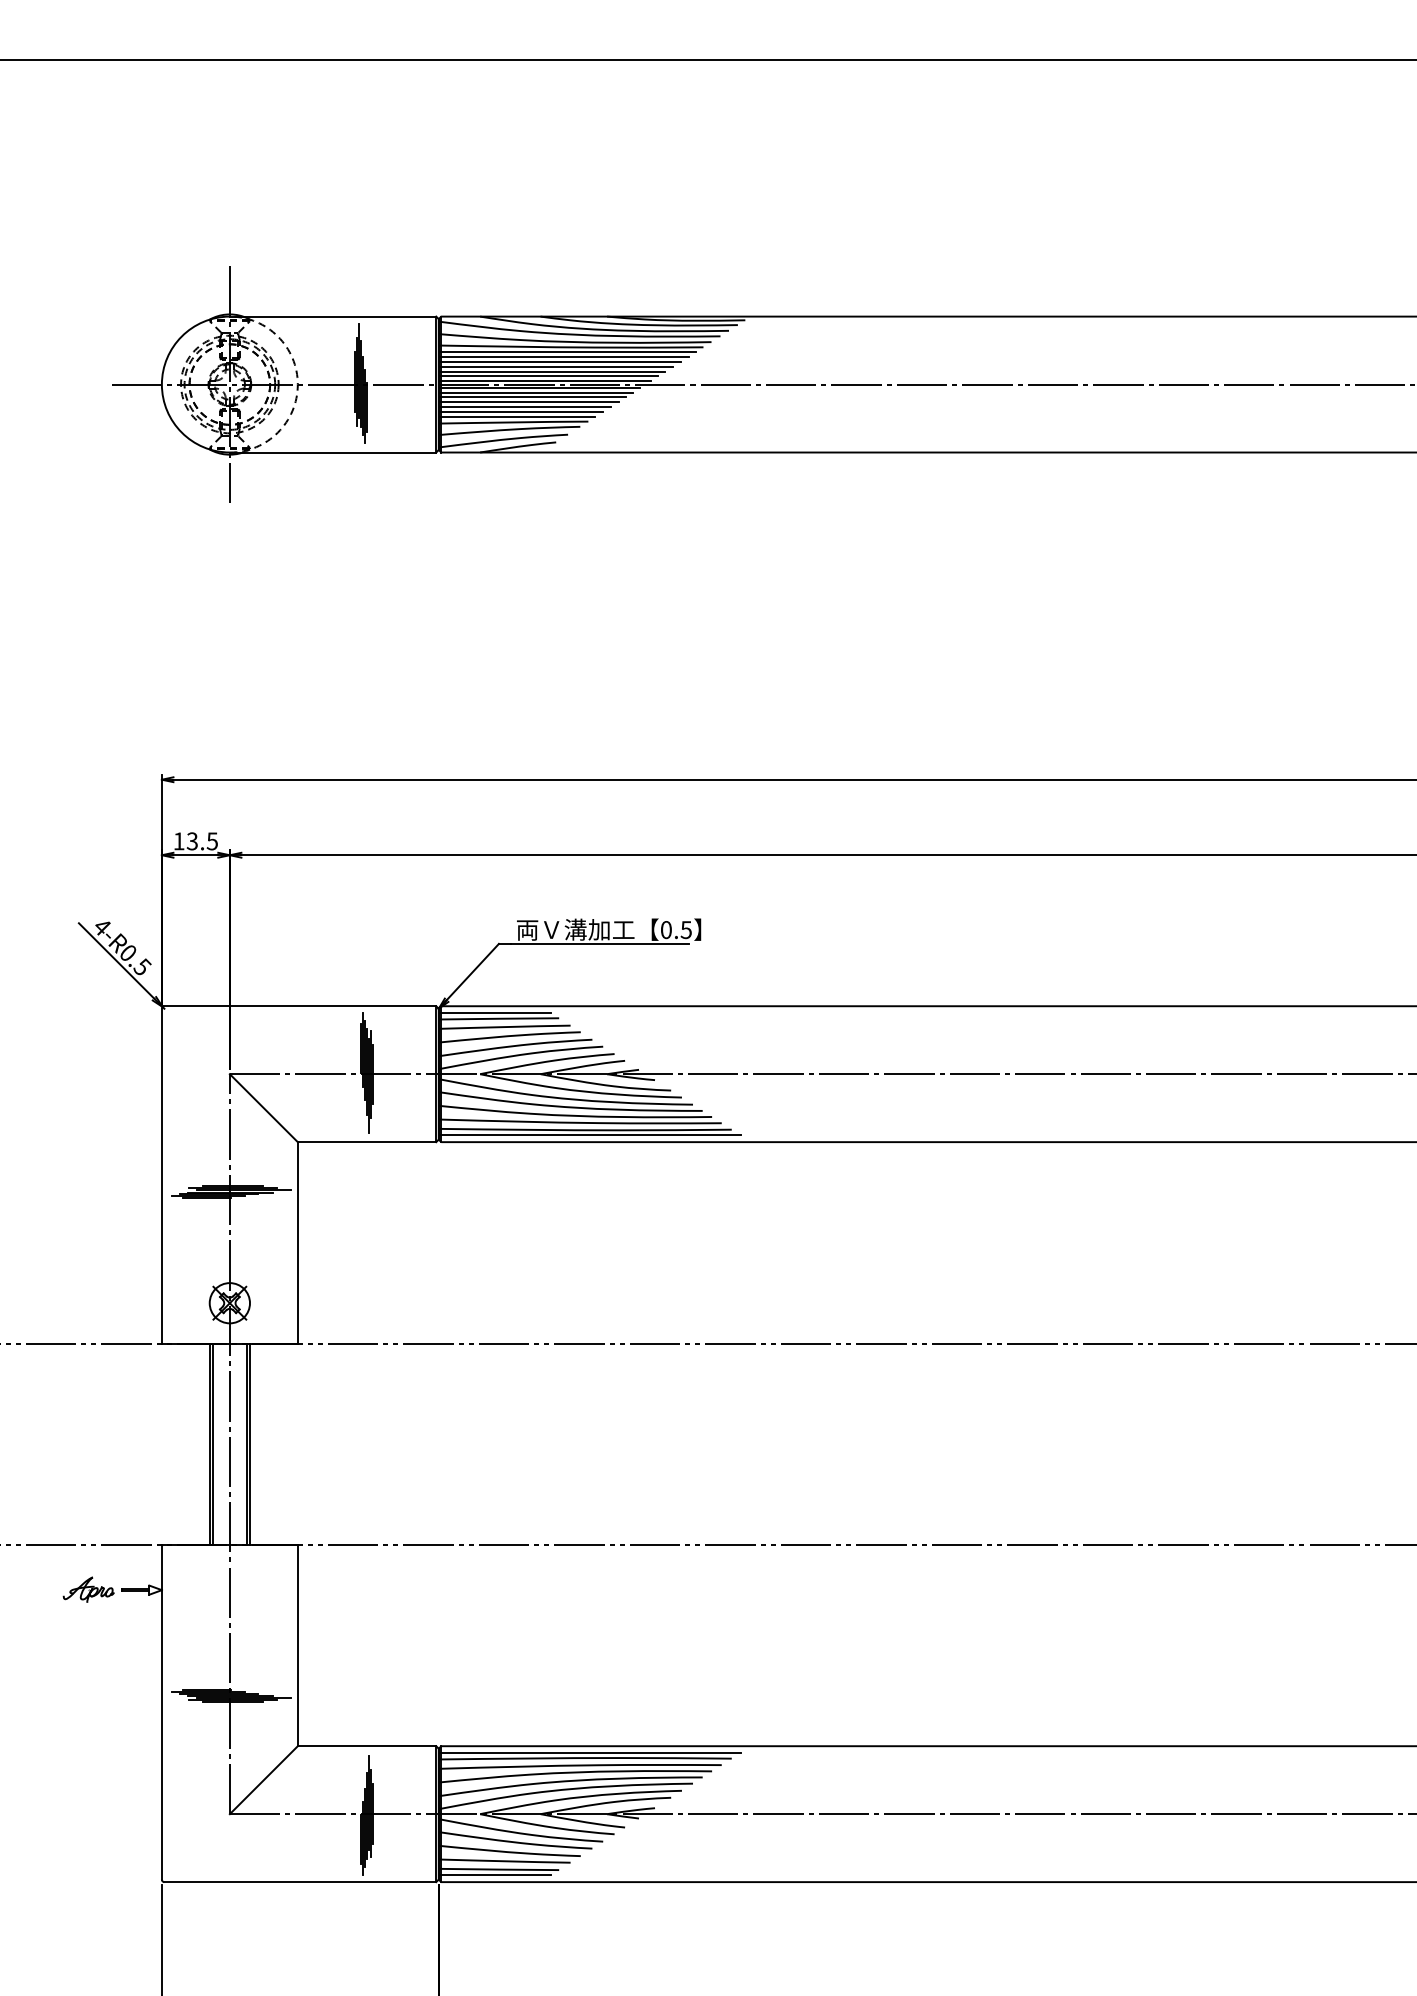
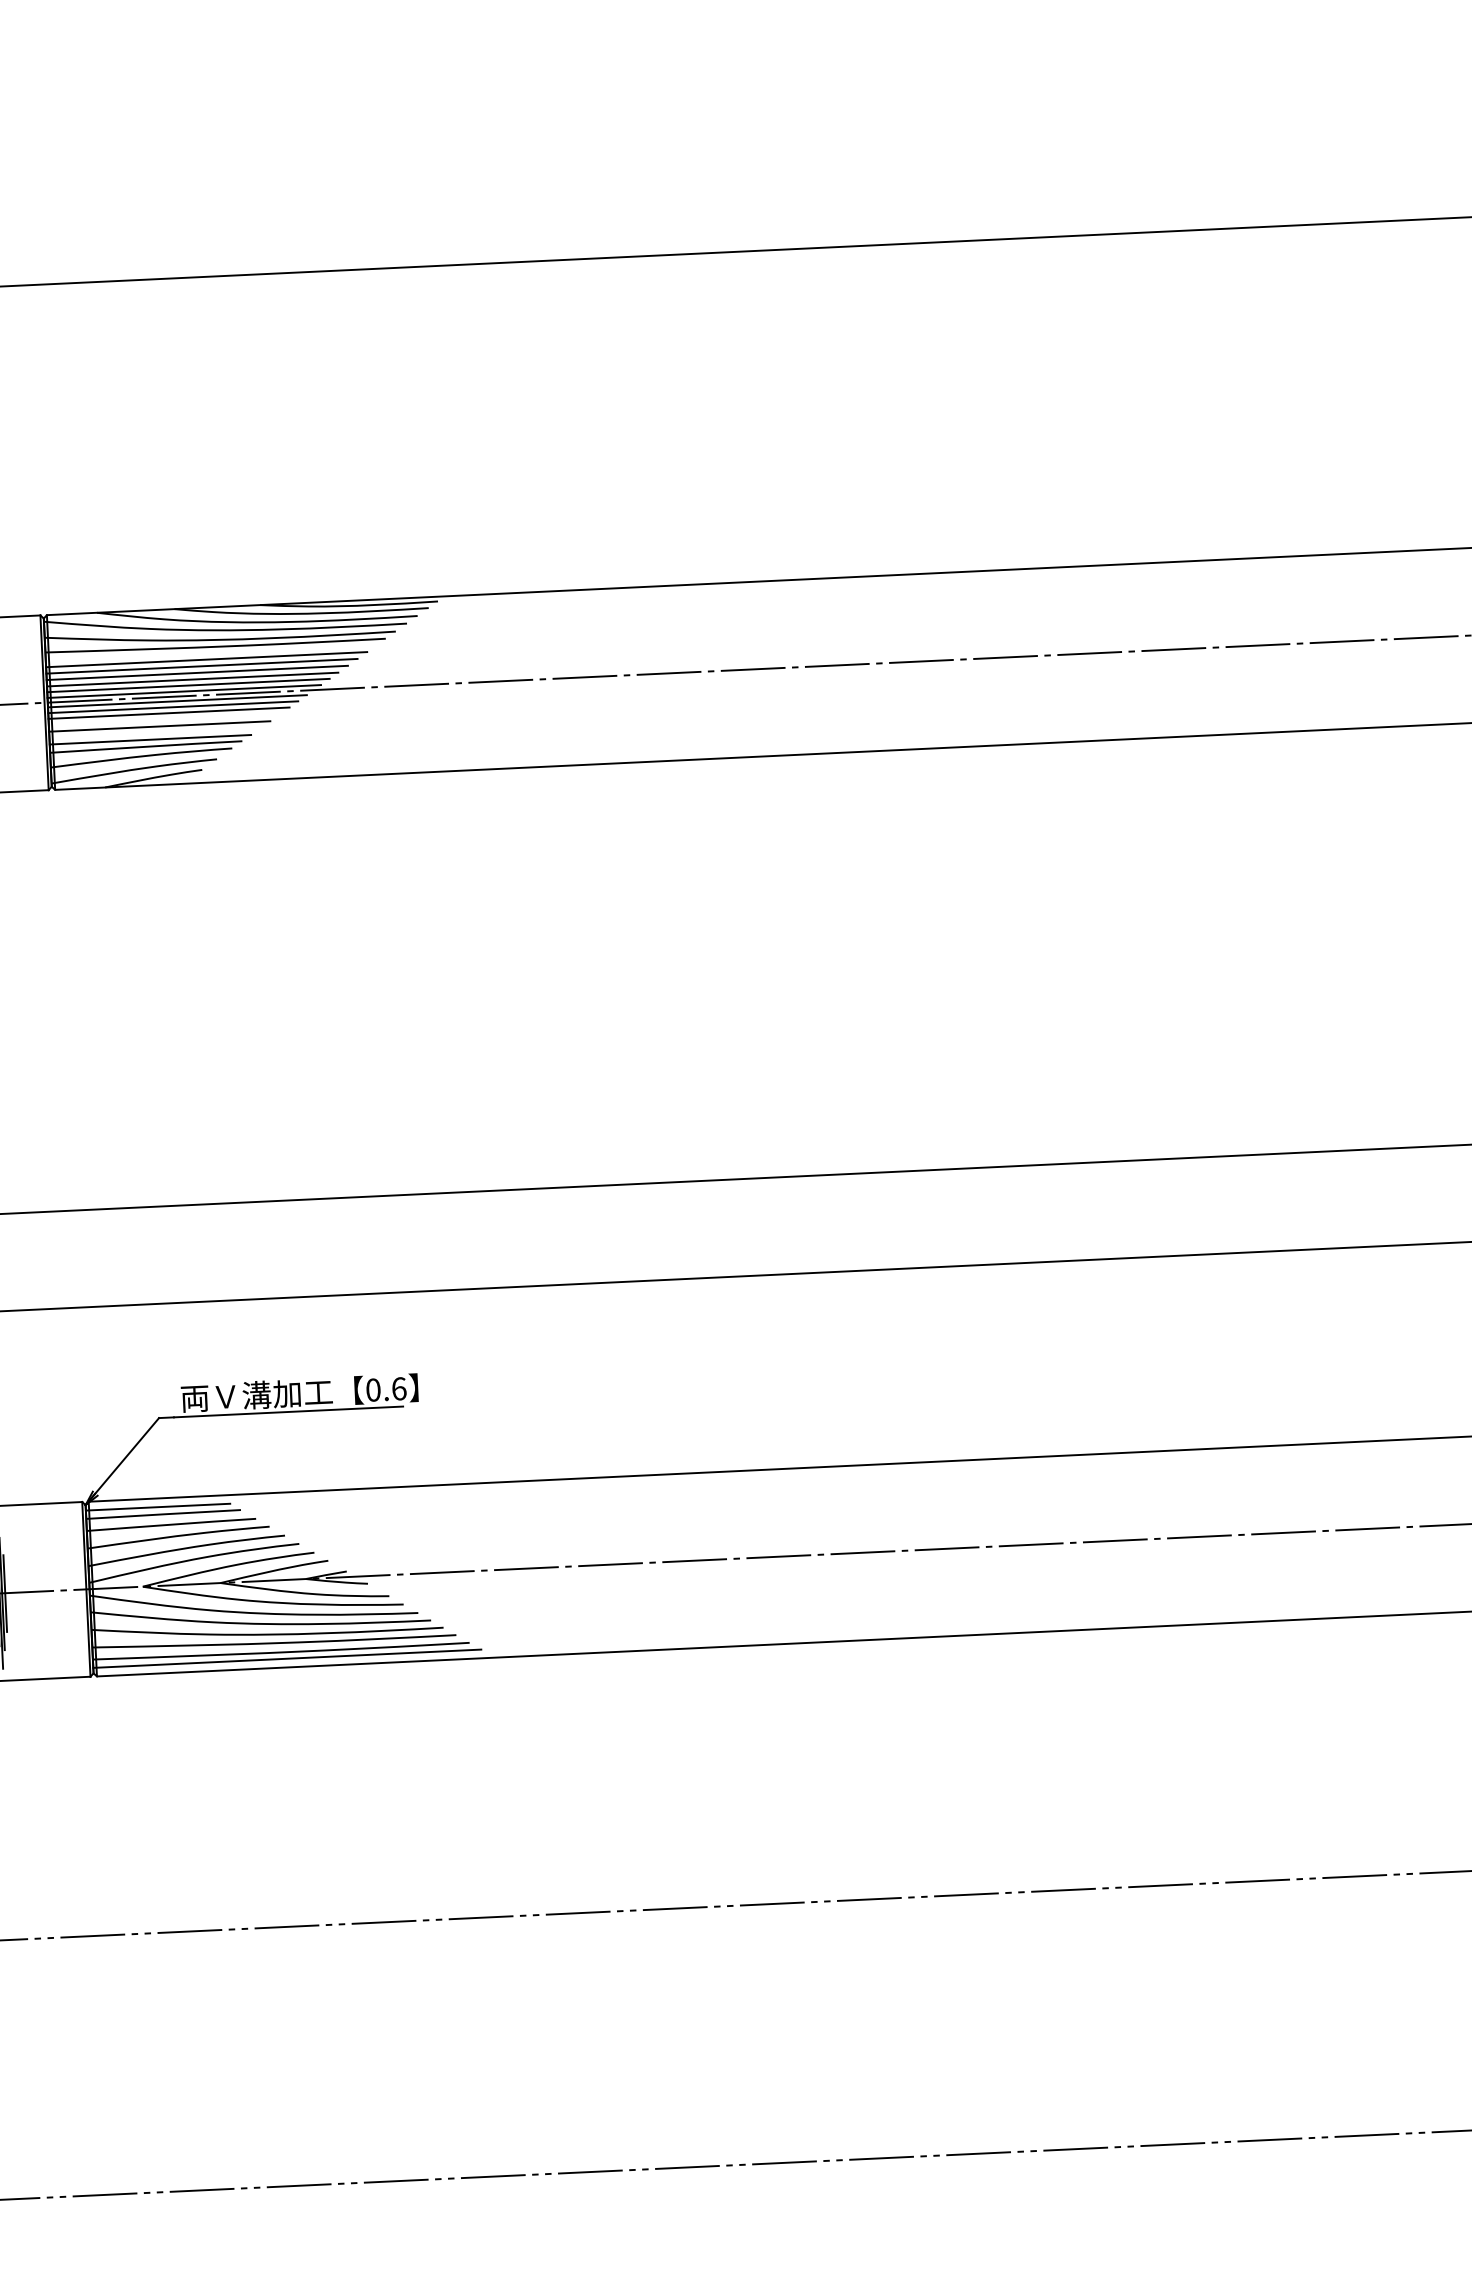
line: (567, 352) -> (211, 653), removed
line: (528, 402) -> (164, 720), removed
line: (520, 412) -> (154, 733), removed
text: (685, 930) -> (398, 1389), 0.5 -> 0.6

